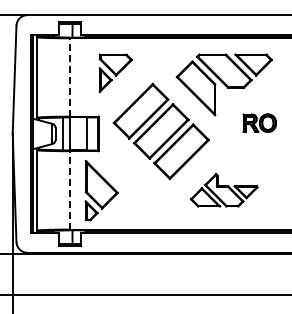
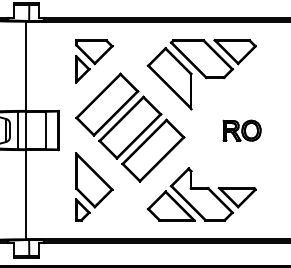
part: (115, 72) -> (94, 60), moved
line: (69, 77) -> (25, 66), dashed -> solid
part: (259, 122) -> (241, 129), moved
line: (69, 189) -> (25, 193), dashed -> solid
part: (101, 190) -> (94, 186), moved
part: (223, 190) -> (200, 194), size x1.43

